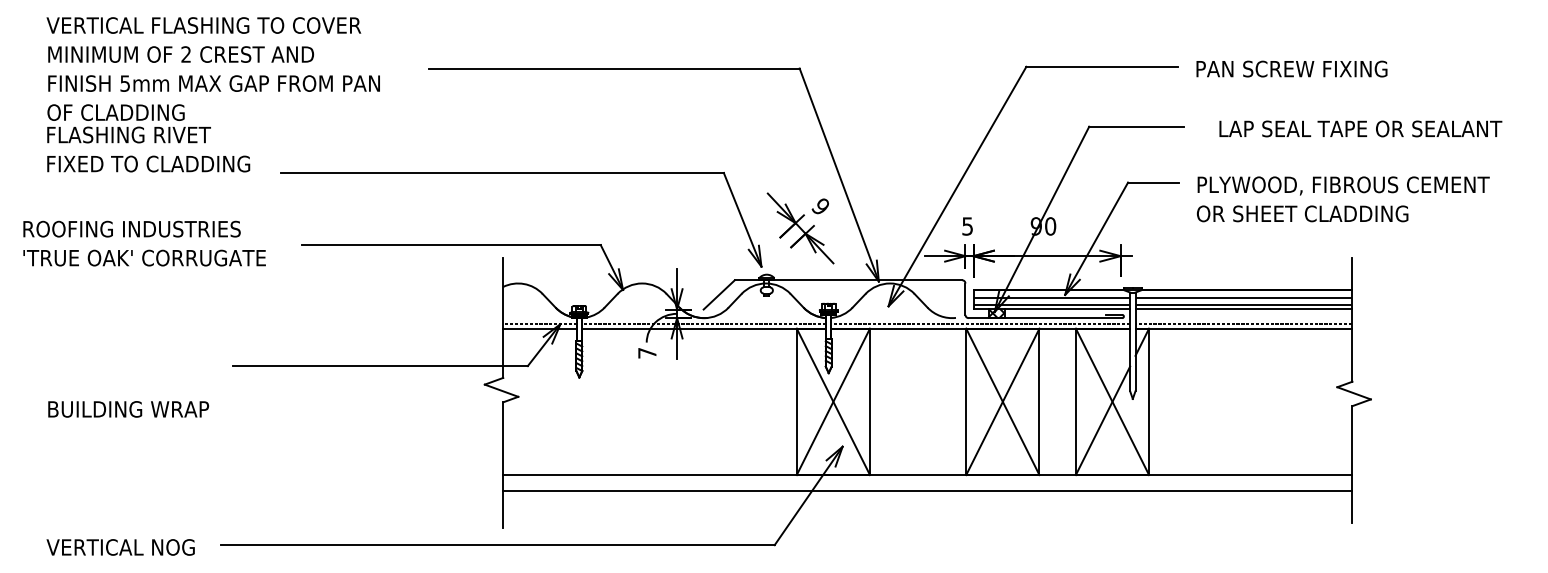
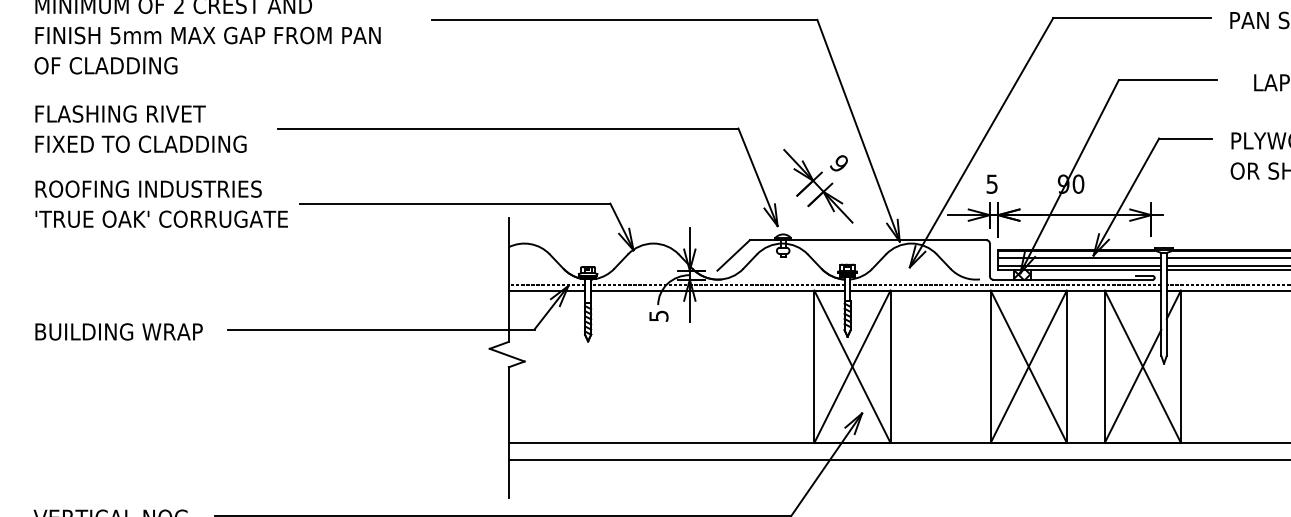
text: (148, 149) -> (140, 129), moved
text: (144, 243) -> (161, 204), moved
text: (647, 353) -> (659, 316), 7 -> 5
text: (128, 409) -> (118, 332), moved

